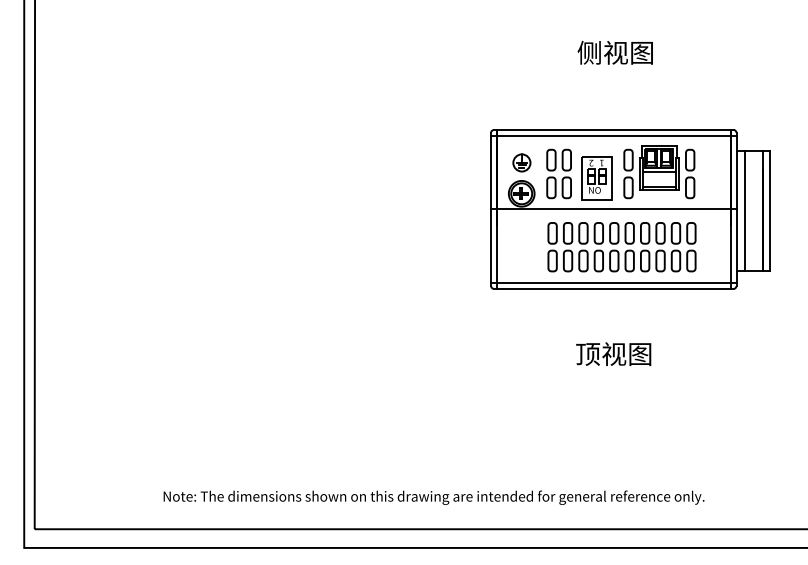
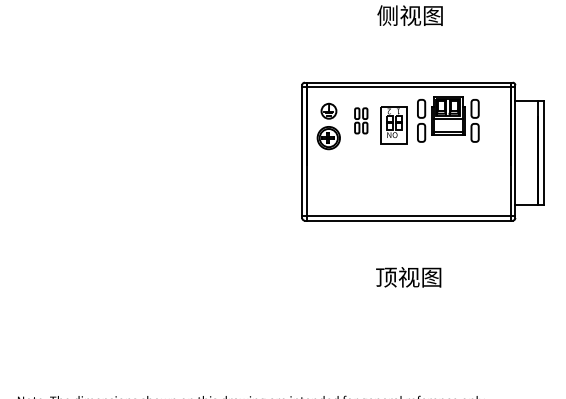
part: (558, 173) -> (360, 120), size x0.6
line: (613, 209) -> (408, 151), removed
line: (745, 210) -> (523, 152), removed
part: (621, 247) -> (415, 184), removed

